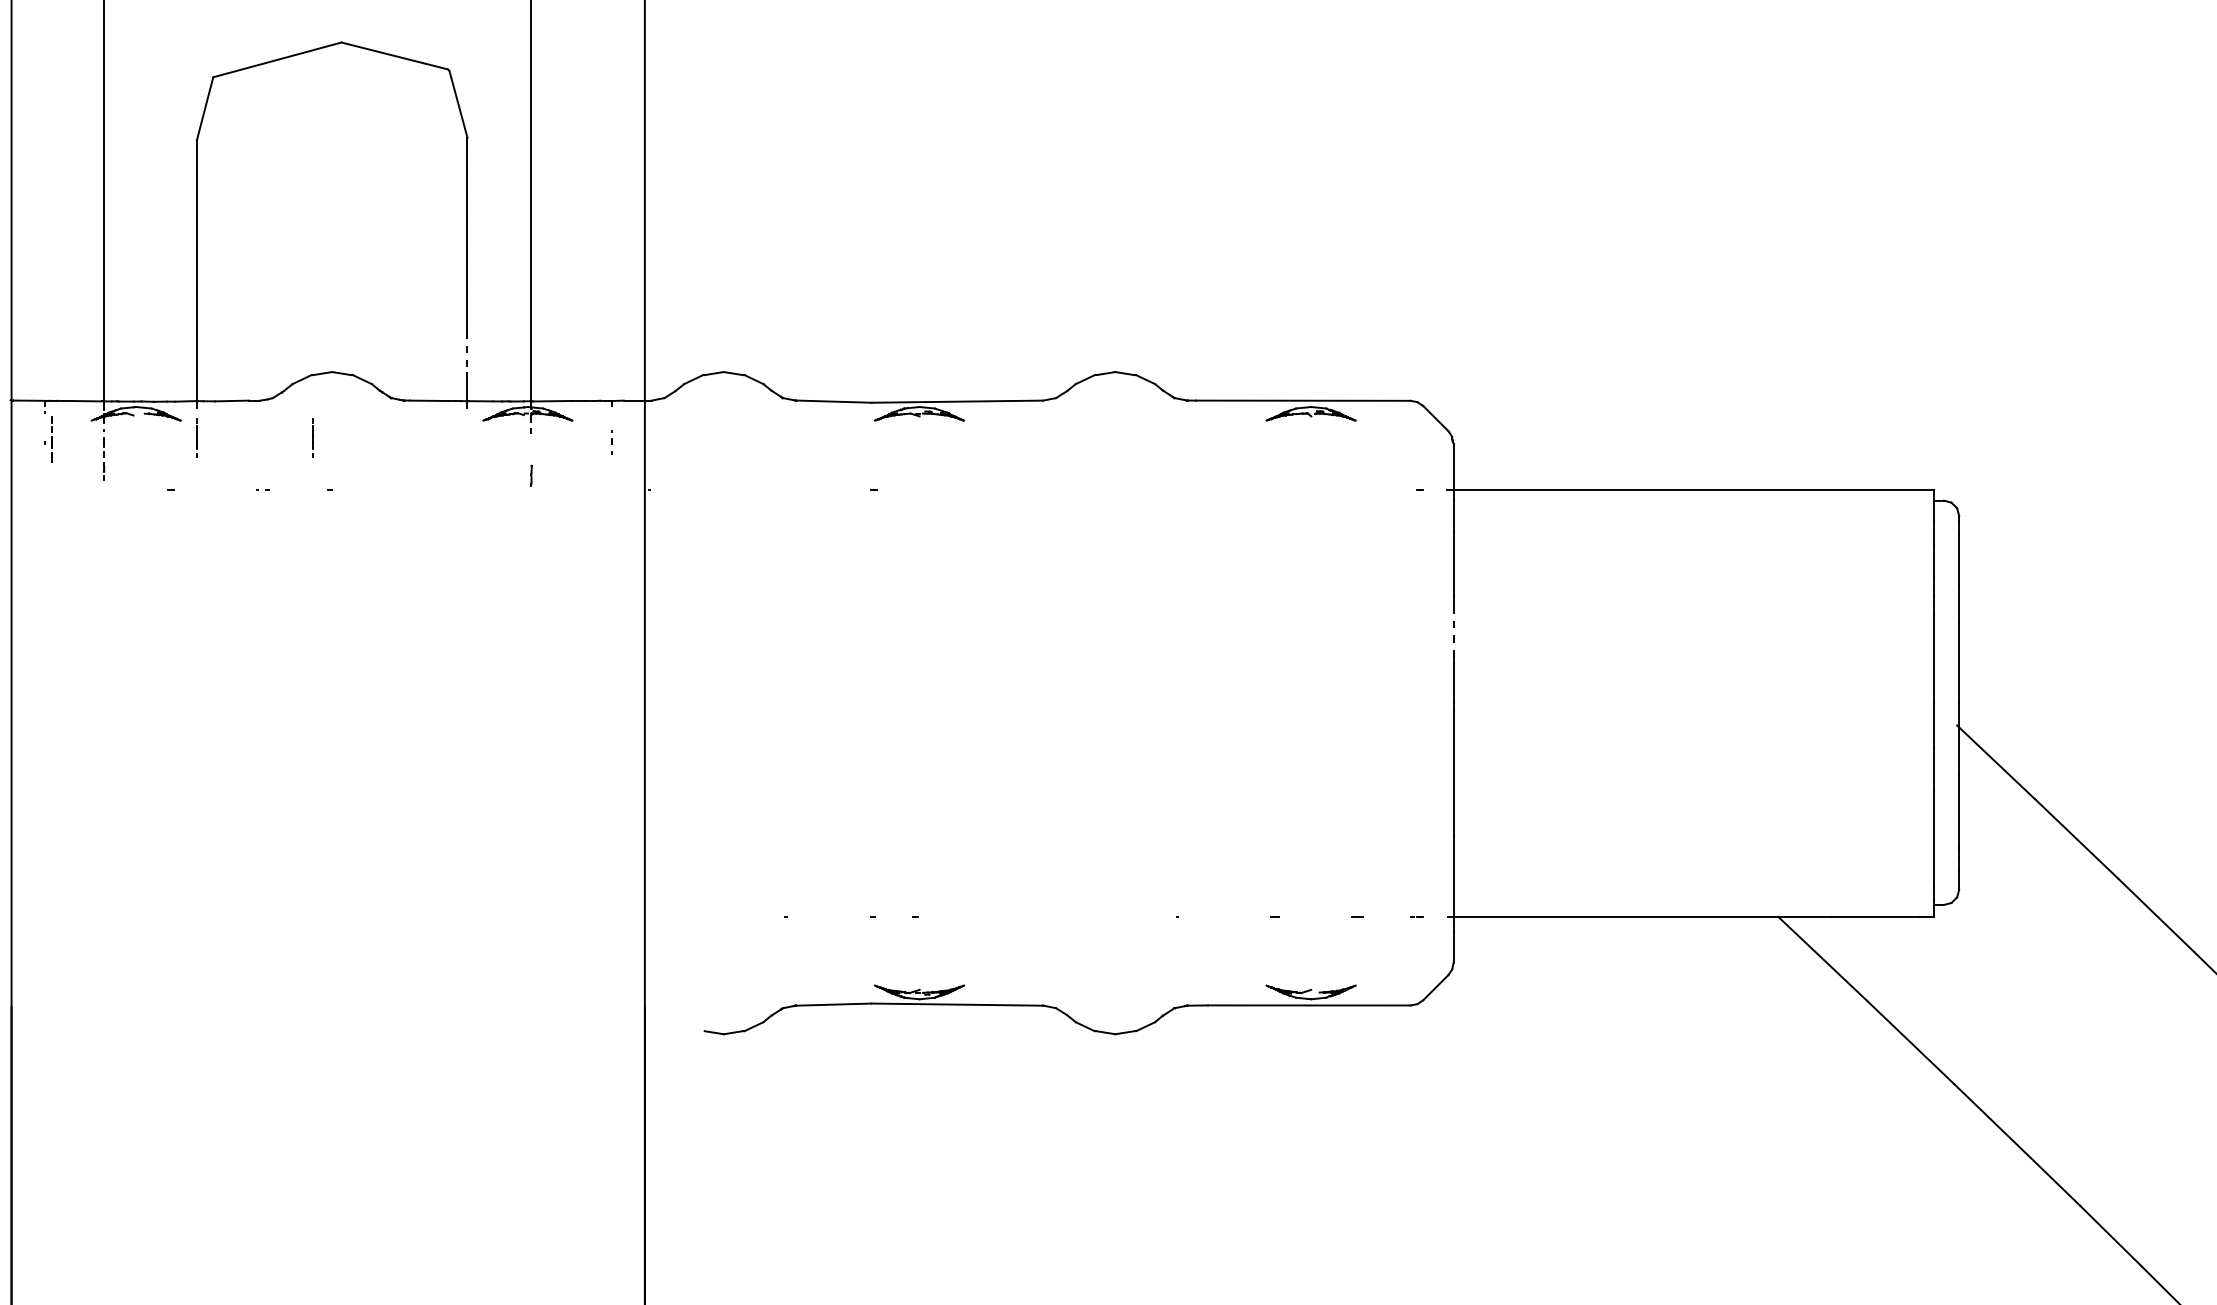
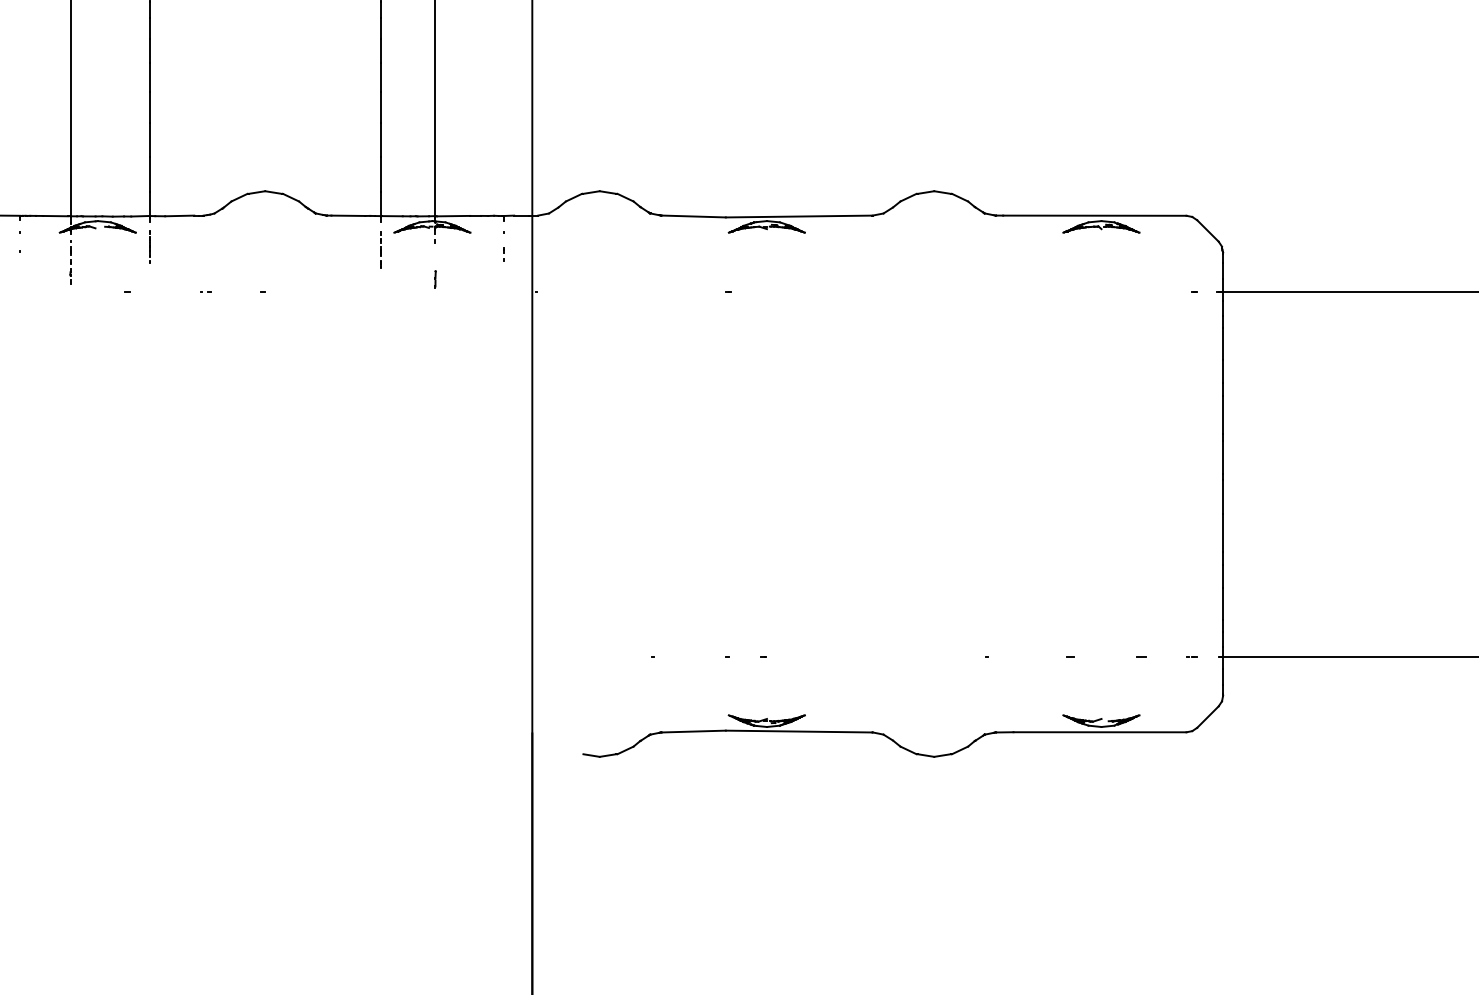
line: (467, 352) -> (380, 174), dashed -> solid
line: (312, 437) -> (248, 247), removed
line: (51, 439) -> (379, 248), moved
line: (1453, 633) -> (1223, 414), dashed -> solid

